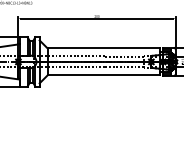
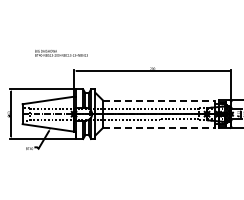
line: (103, 48) -> (159, 100), solid -> dashed
line: (103, 75) -> (159, 127), solid -> dashed

